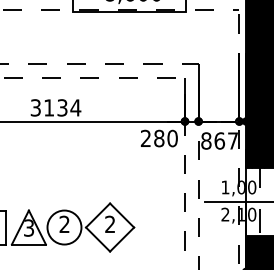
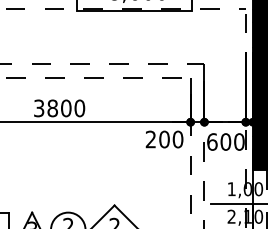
text: (62, 107) -> (66, 108), 3134 -> 3800
text: (159, 138) -> (164, 139), 280 -> 200
text: (219, 140) -> (225, 141), 867 -> 600

